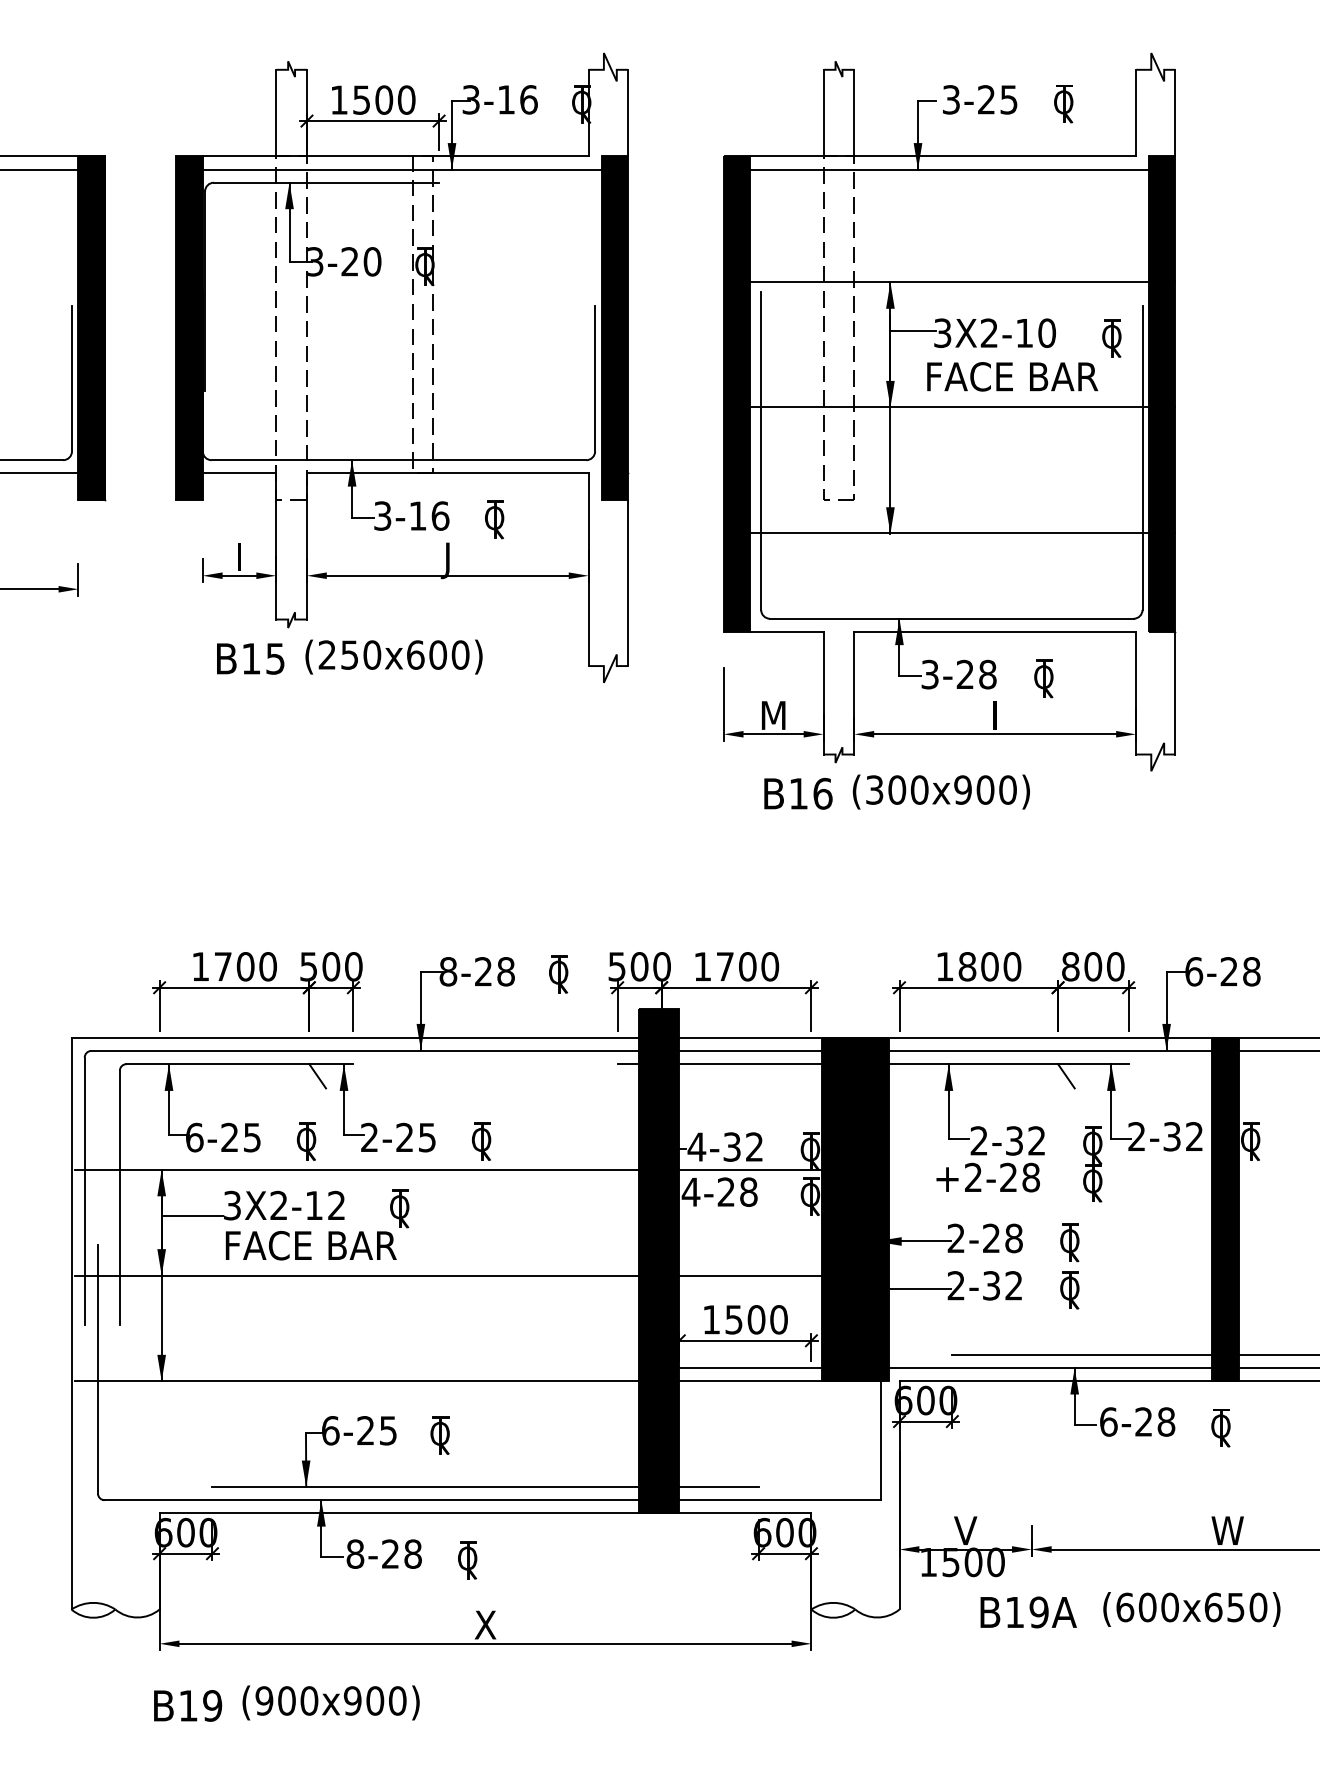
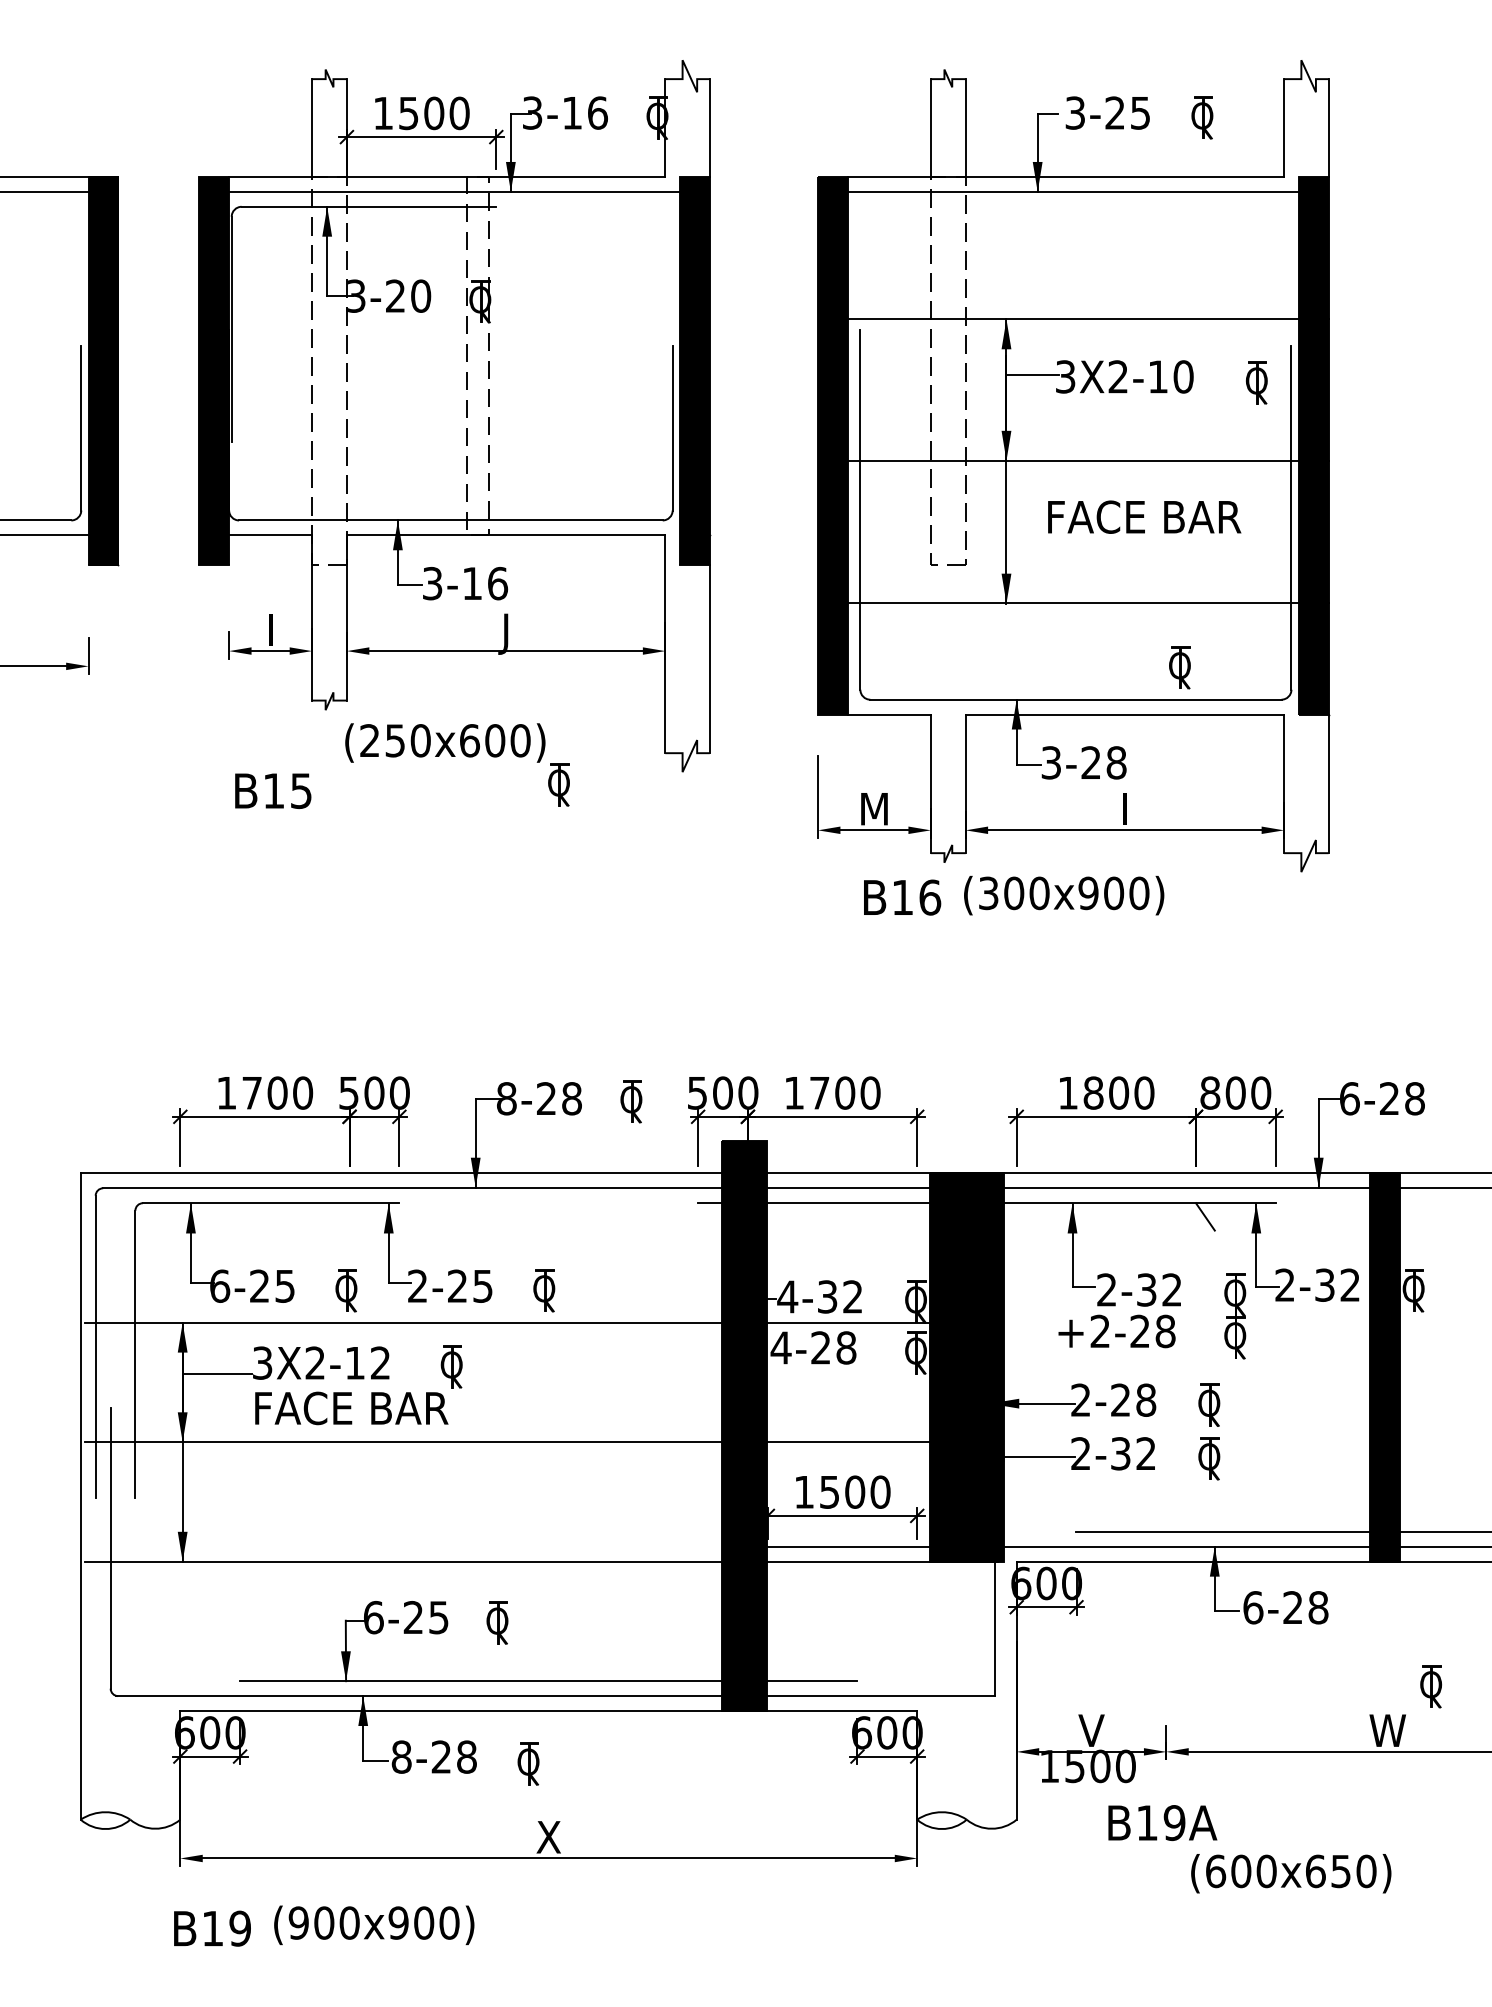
text: (1012, 376) -> (1144, 516), moved
part: (494, 519) -> (558, 784), moved
text: (250, 658) -> (273, 790), moved
part: (1043, 678) -> (1179, 667), moved
line: (317, 1075) -> (358, 1216), removed
part: (1220, 1427) -> (1430, 1686), moved
text: (1192, 1609) -> (1291, 1873), moved

